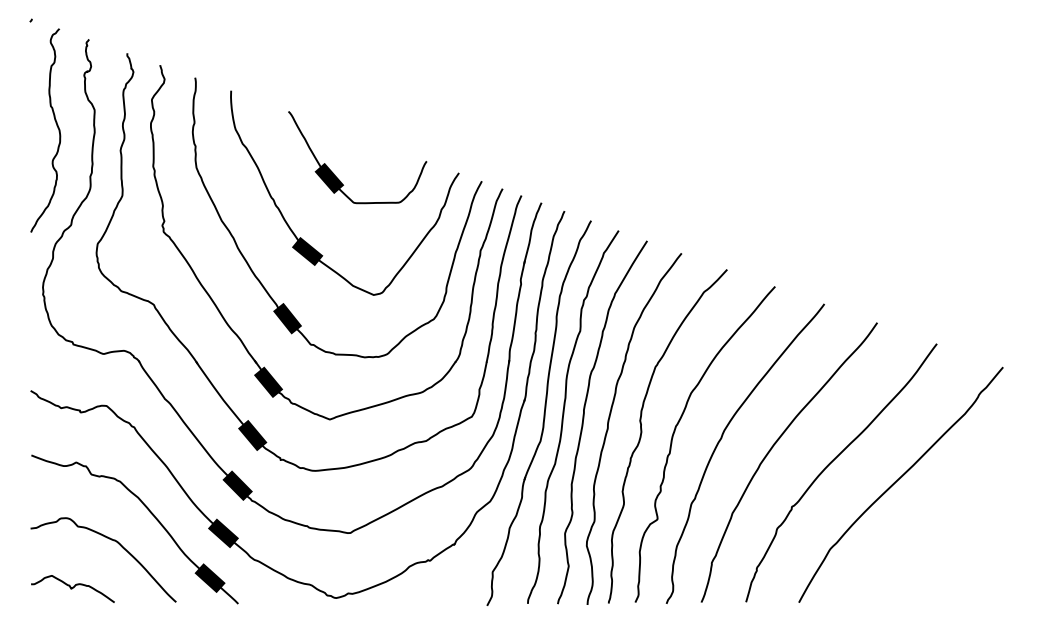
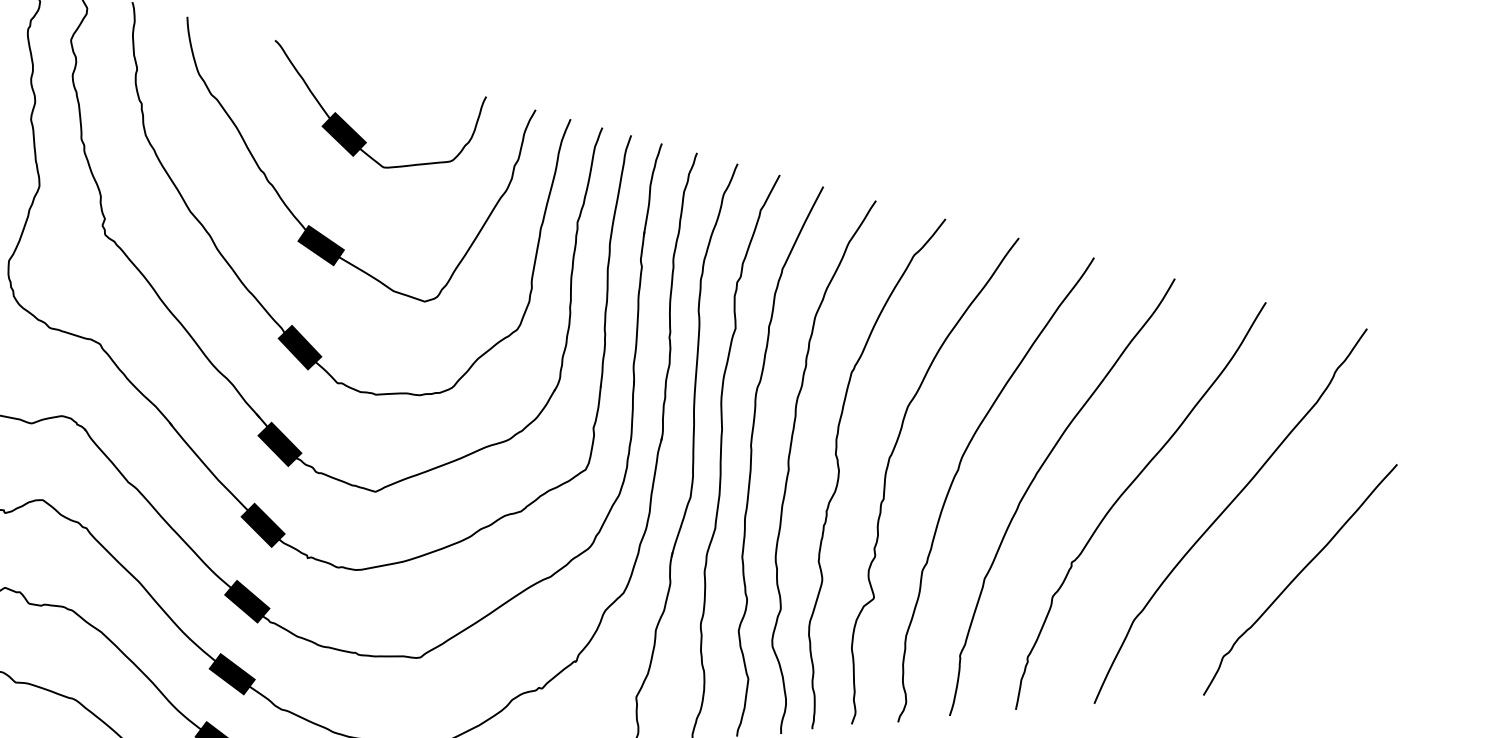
curve: (942, 529) -> (1297, 577), added

